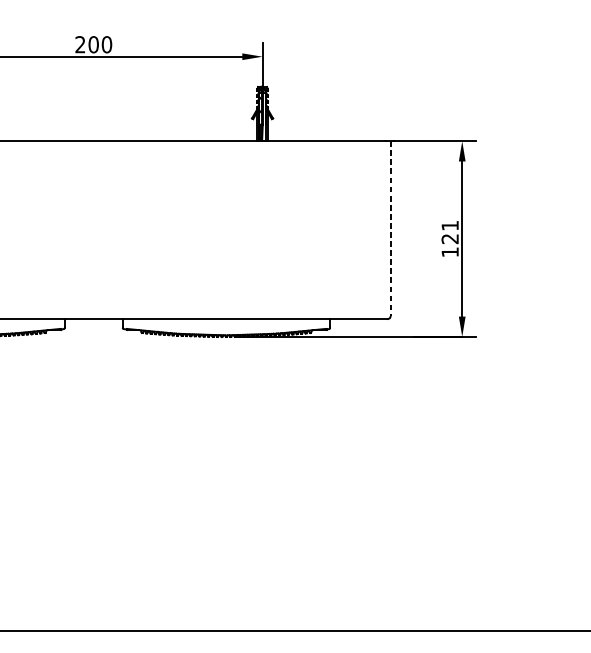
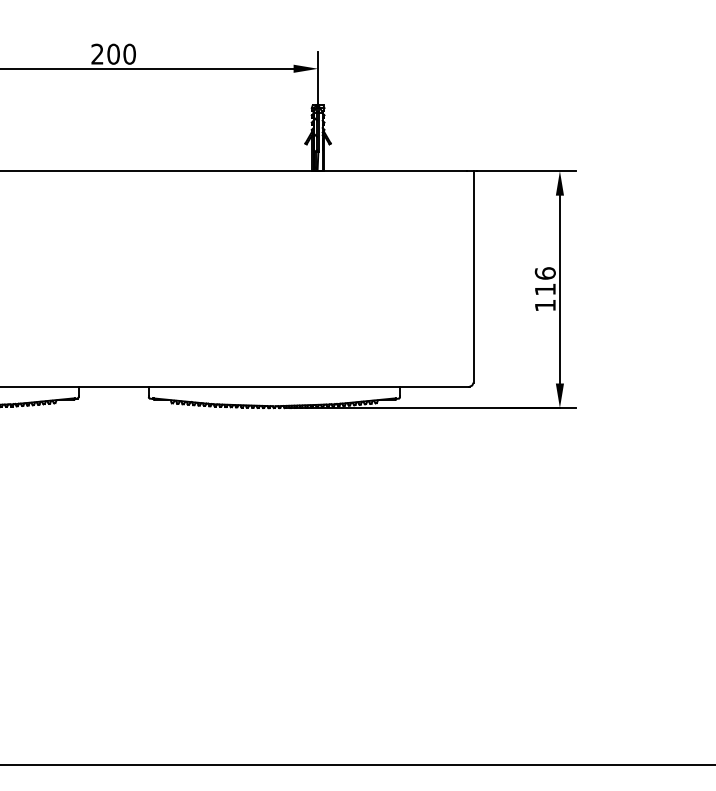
line: (390, 228) -> (473, 276), dashed -> solid
text: (449, 232) -> (544, 281), 121 -> 116

